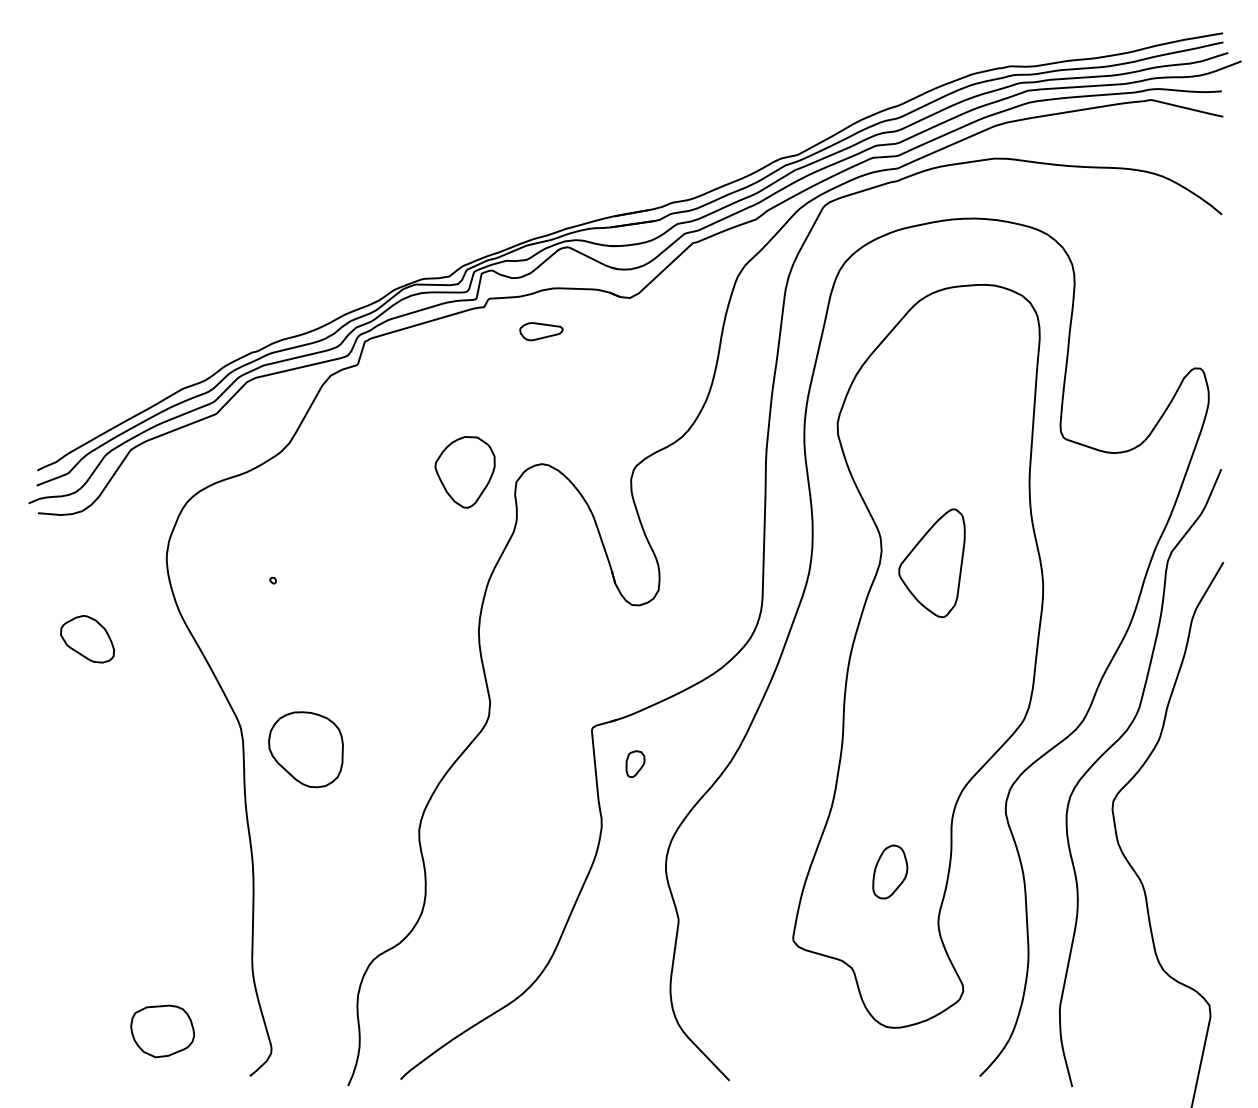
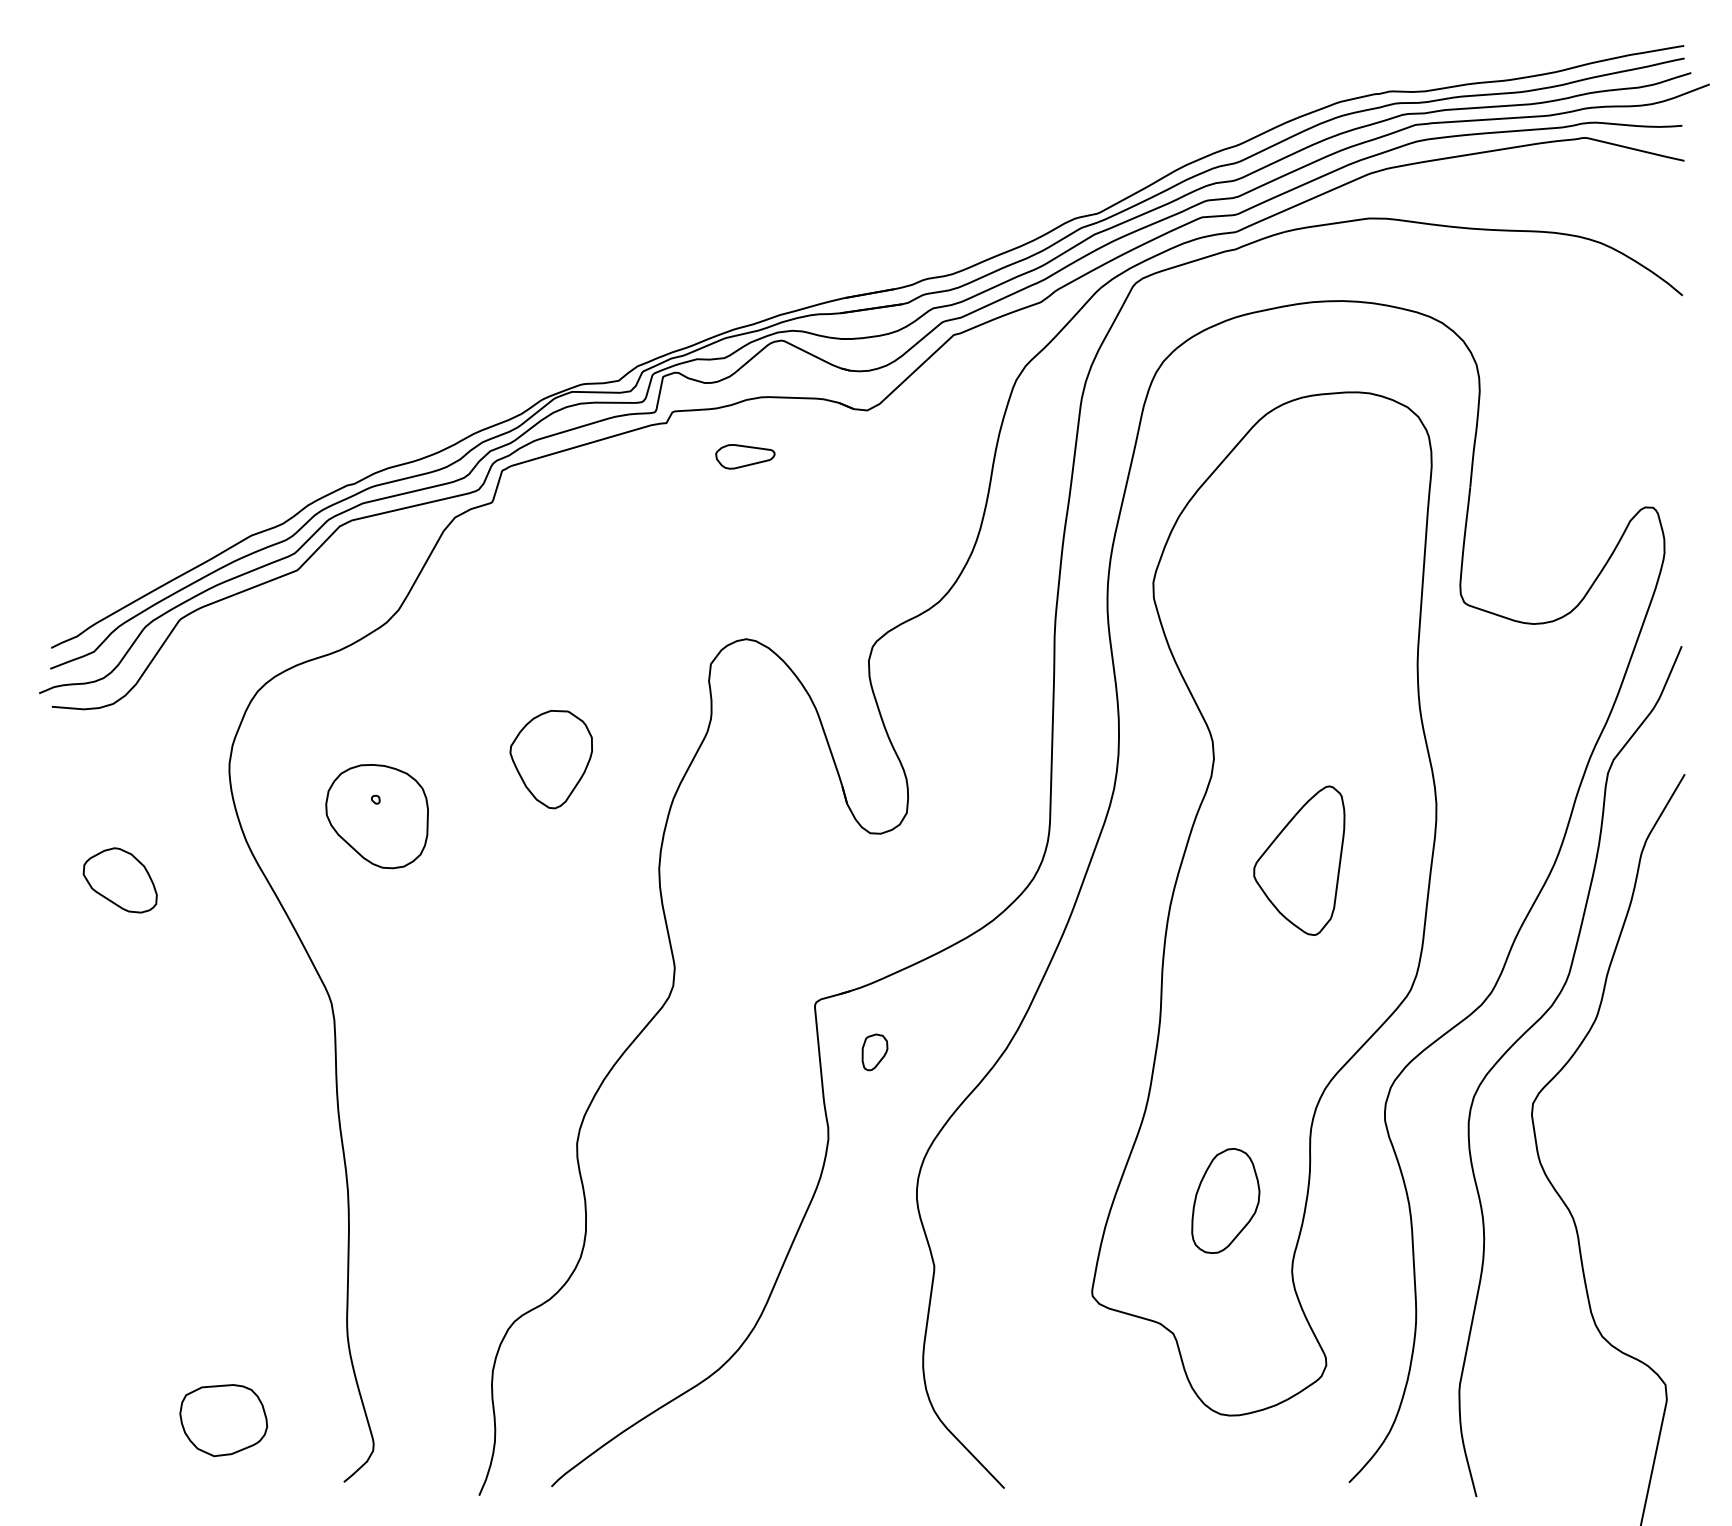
part: (464, 472) -> (550, 759), moved
part: (932, 563) -> (1299, 860), moved
part: (305, 749) -> (376, 816), moved
part: (890, 871) -> (1225, 1200), size x1.43

